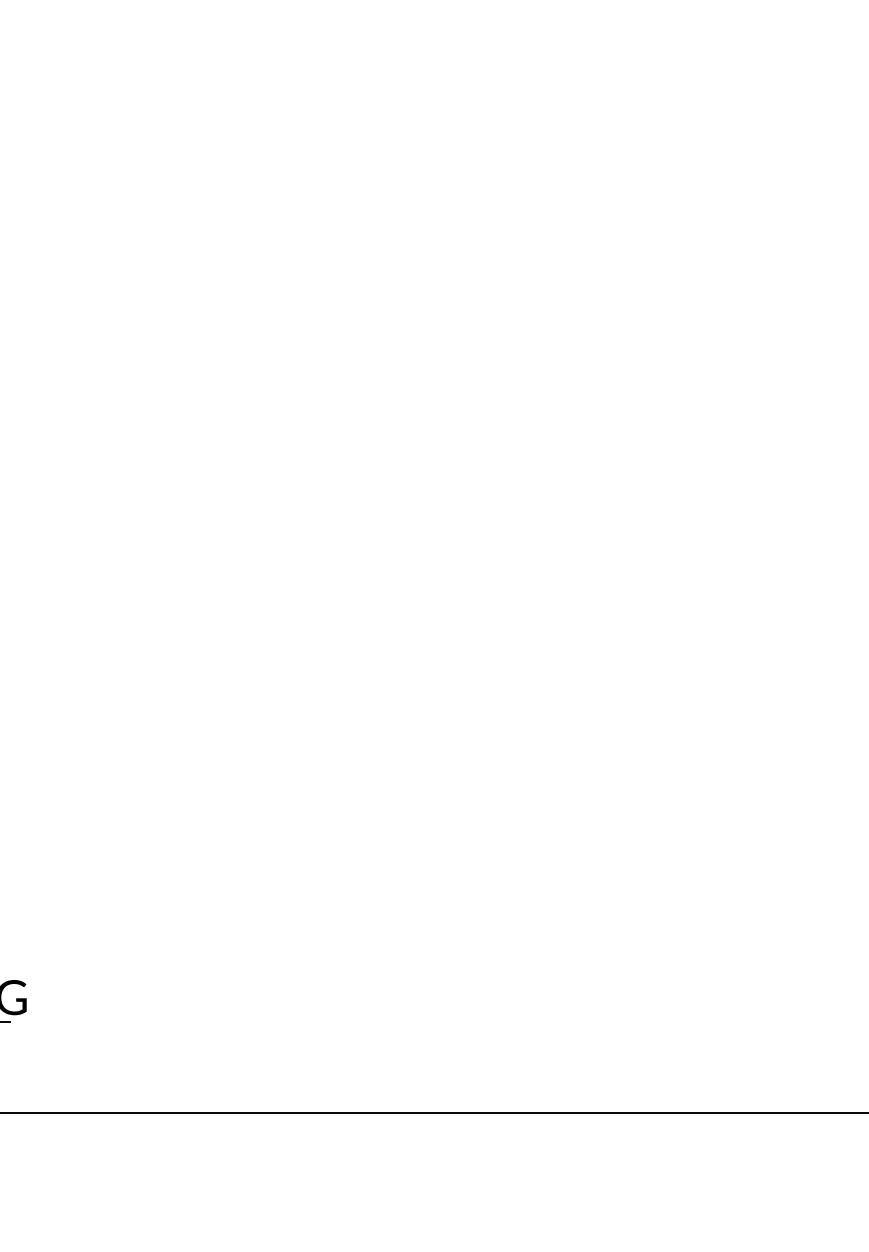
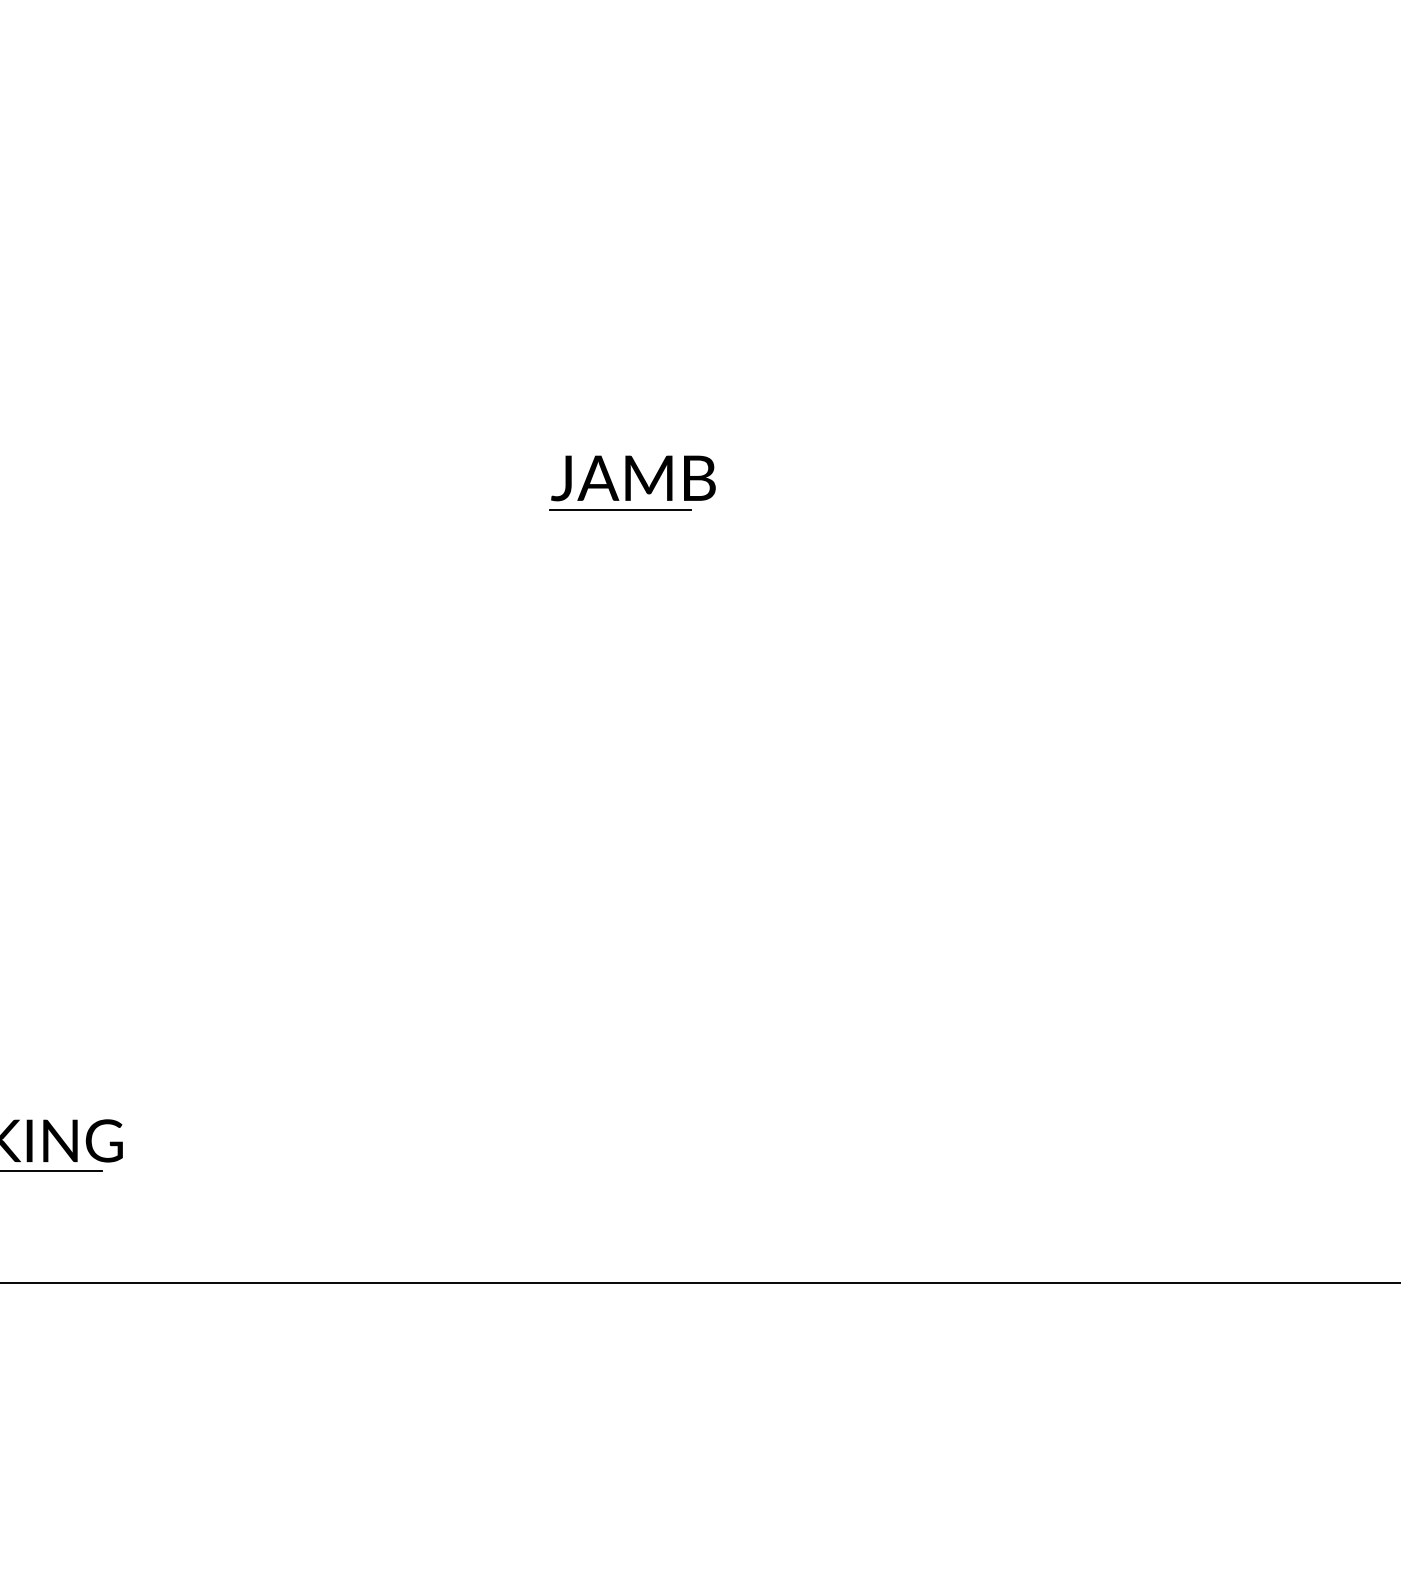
part: (442, 459) -> (632, 482), added

